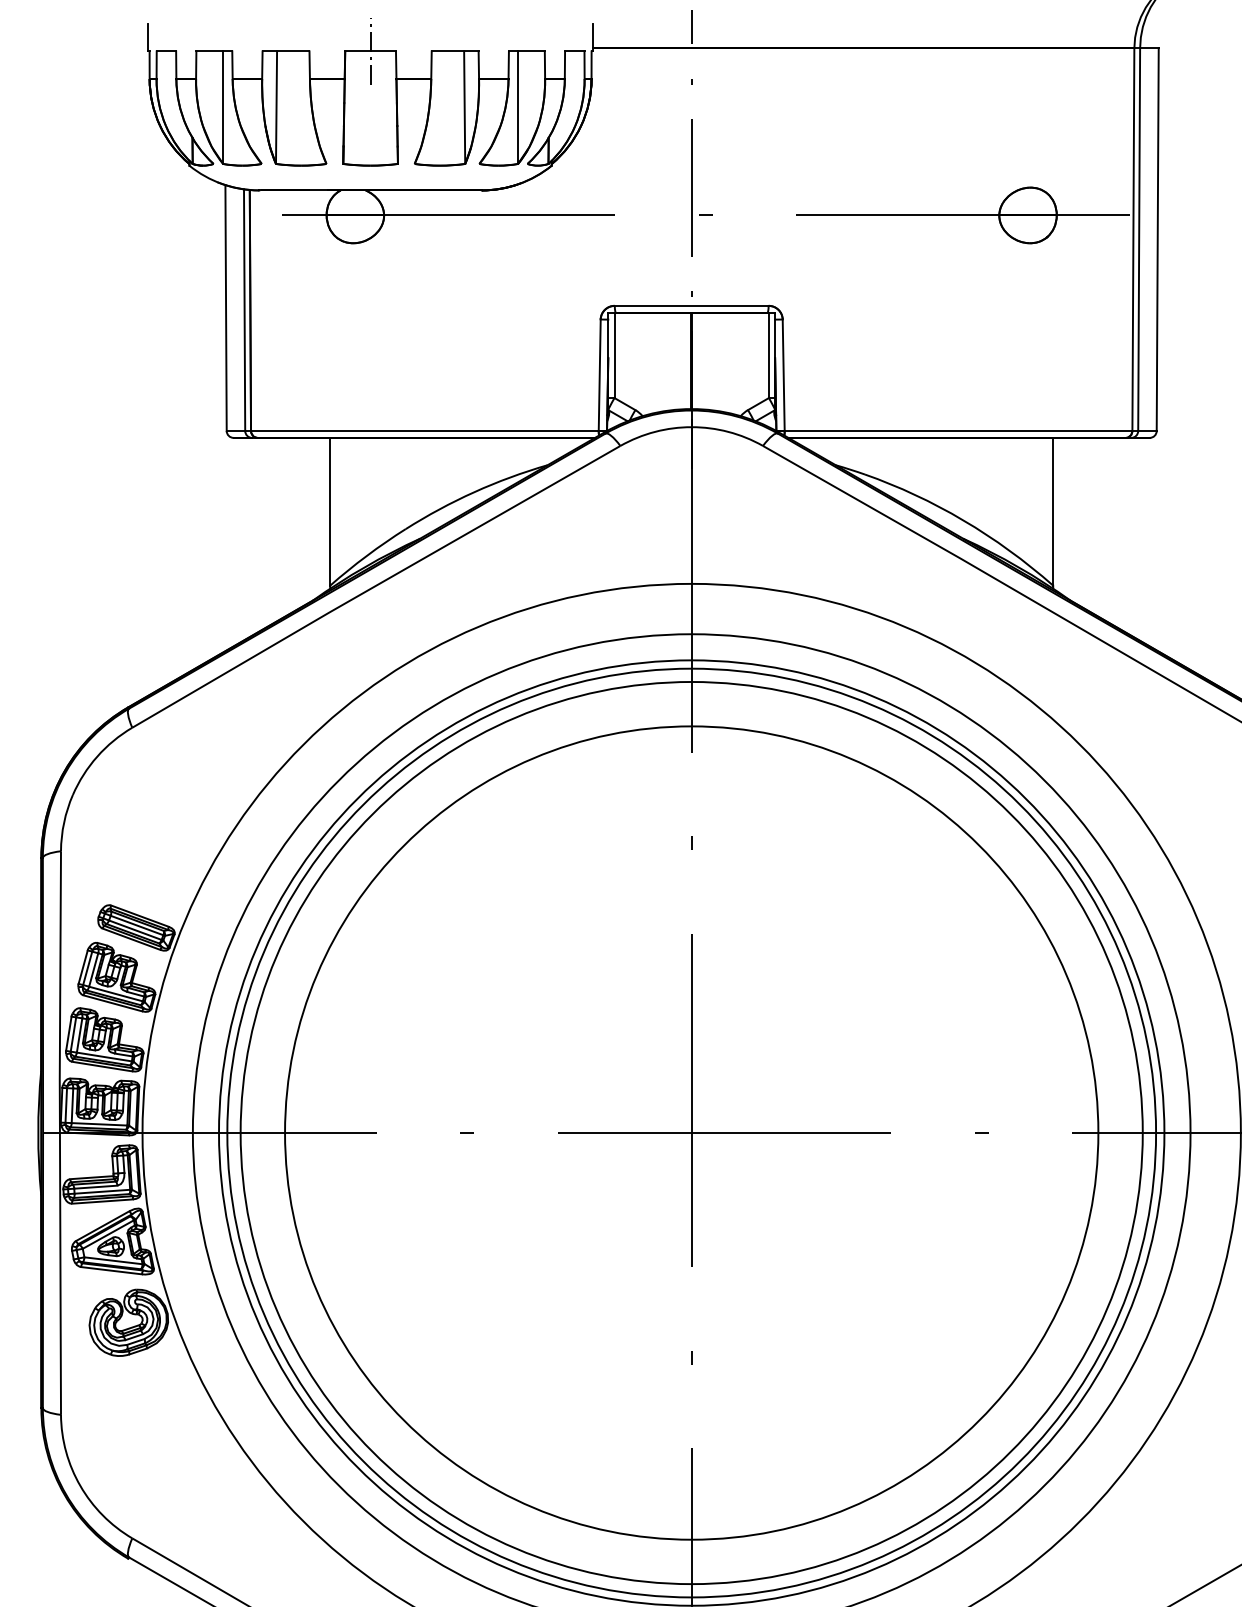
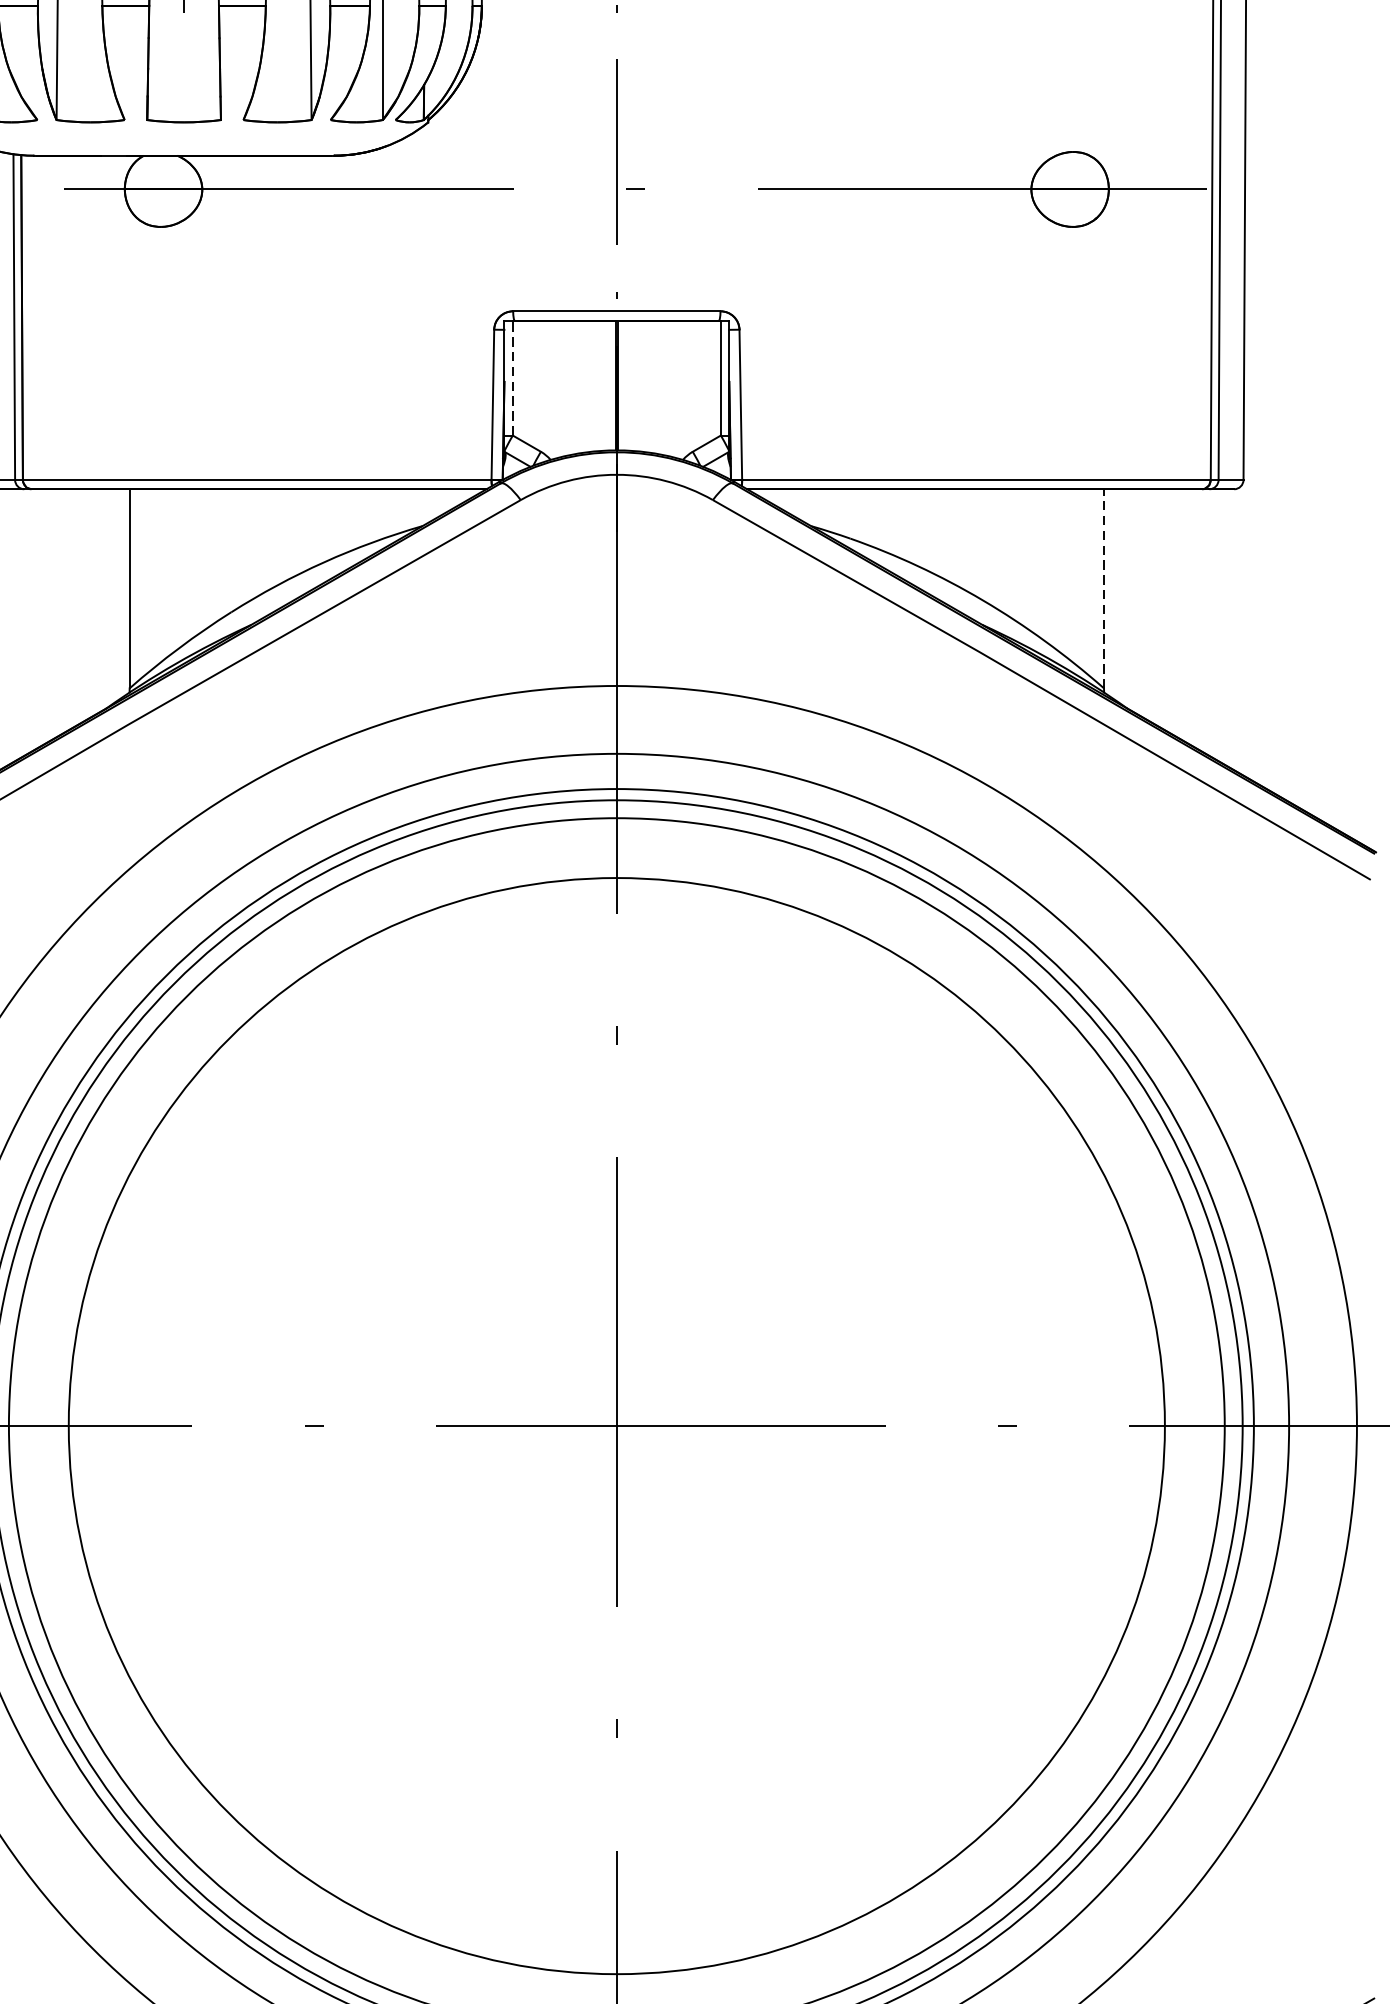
line: (614, 355) -> (512, 378), solid -> dashed
line: (1053, 511) -> (1104, 588), solid -> dashed

